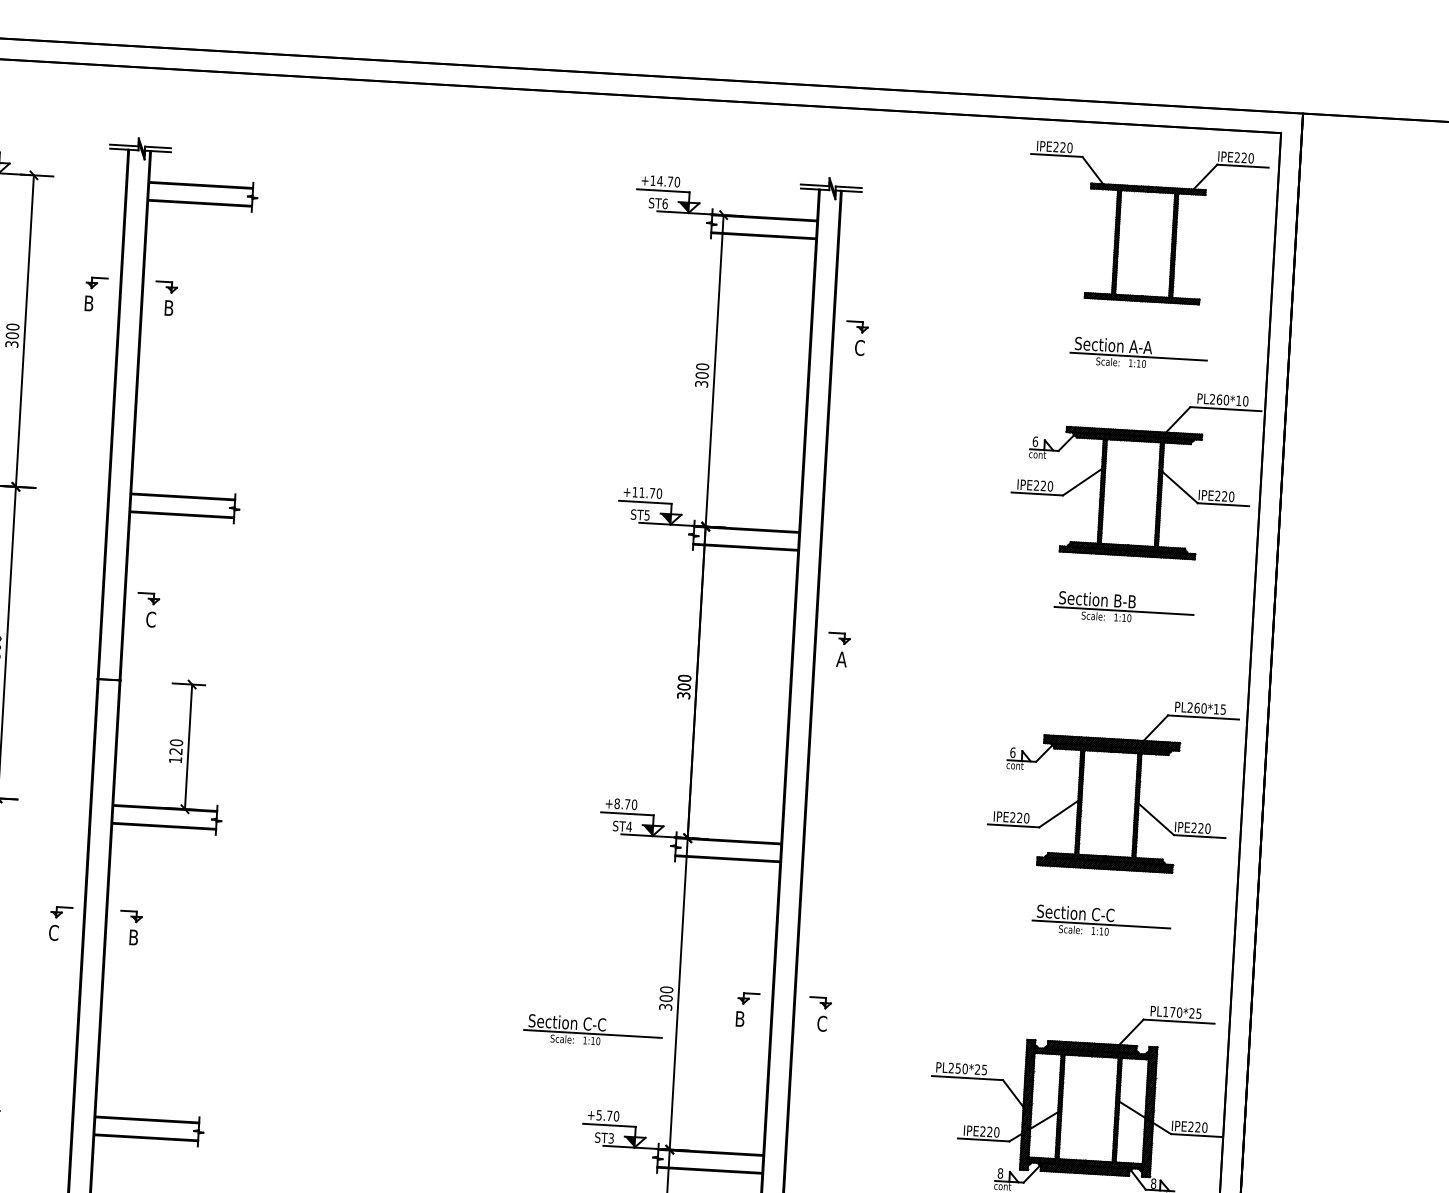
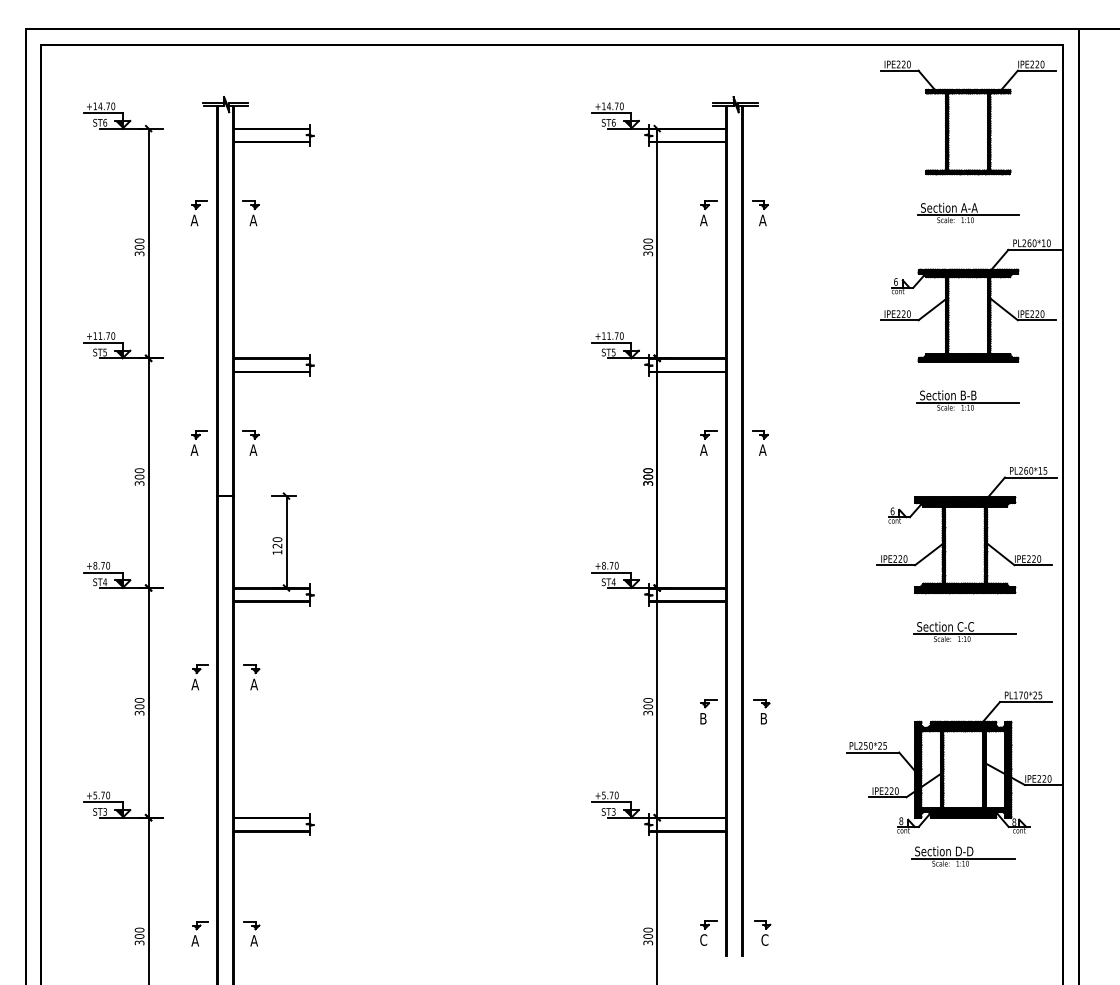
text: (88, 303) -> (194, 220), B -> A
text: (168, 308) -> (253, 220), B -> A
part: (786, 334) -> (708, 213), added
text: (859, 347) -> (762, 220), C -> A
part: (77, 604) -> (198, 442), added
text: (150, 620) -> (253, 450), C -> A
part: (768, 644) -> (708, 442), added
text: (52, 932) -> (194, 684), C -> A
text: (132, 937) -> (253, 684), B -> A
text: (821, 1023) -> (763, 718), C -> B
part: (592, 1030) -> (595, 733), removed

